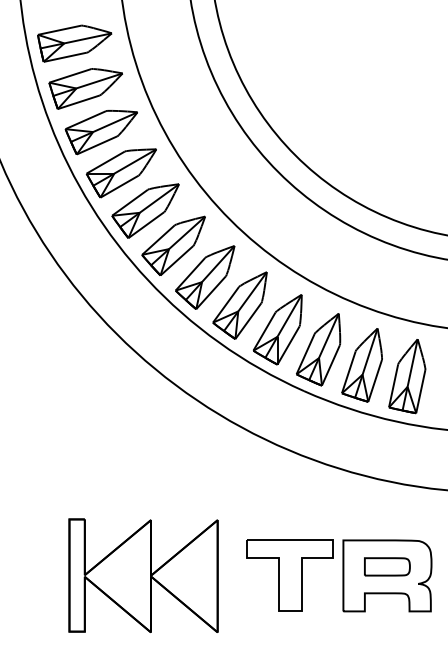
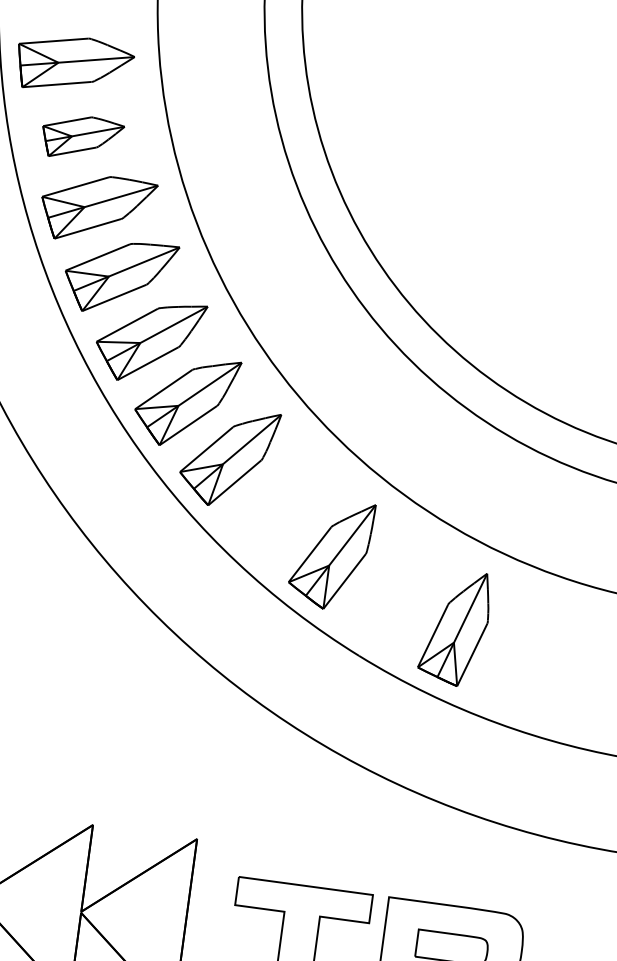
part: (85, 88) -> (81, 137), size x0.7
part: (239, 305) -> (276, 508), removed
part: (318, 349) -> (390, 594), removed
part: (407, 376) -> (523, 654), removed

